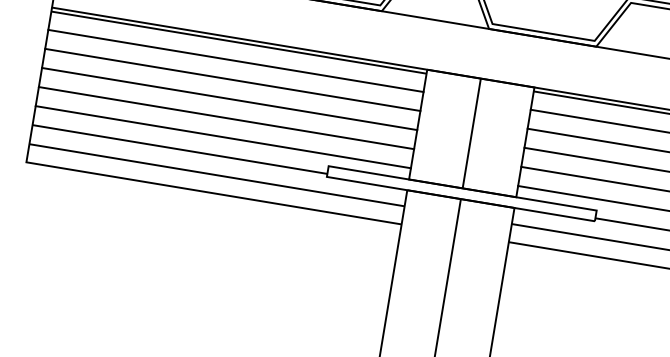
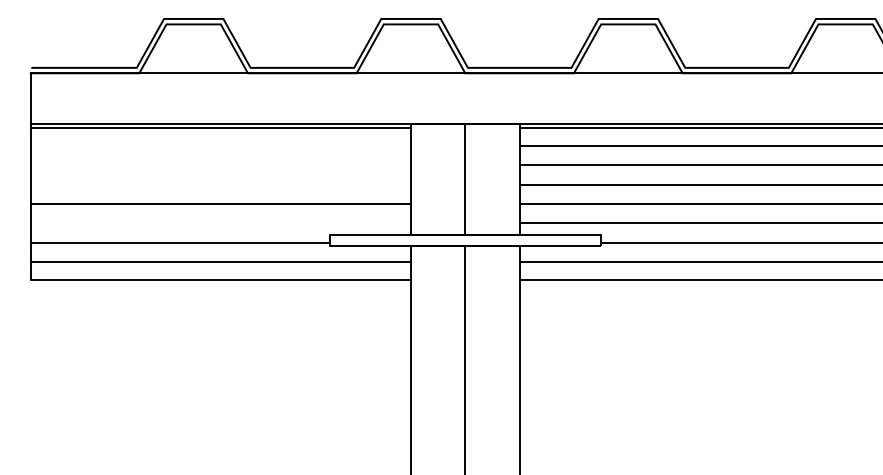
line: (235, 61) -> (220, 146), removed
line: (232, 79) -> (220, 165), removed
line: (229, 98) -> (220, 184), removed
line: (223, 137) -> (220, 223), removed

